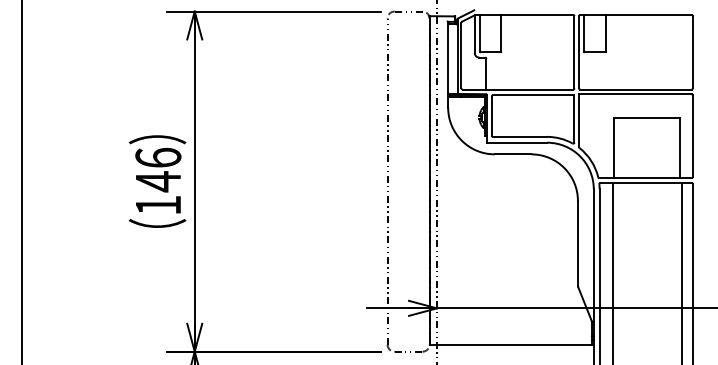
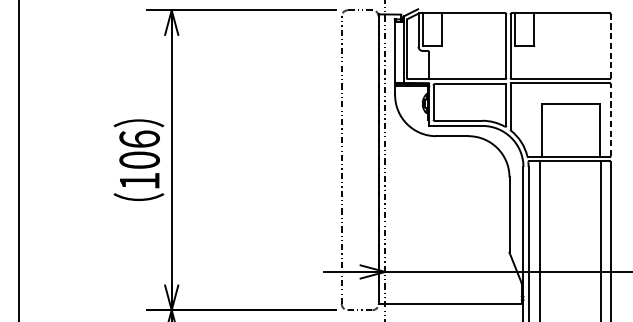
line: (692, 51) -> (610, 45), solid -> dashed
line: (692, 136) -> (610, 120), solid -> dashed
text: (158, 181) -> (139, 160), 146 -> 106

